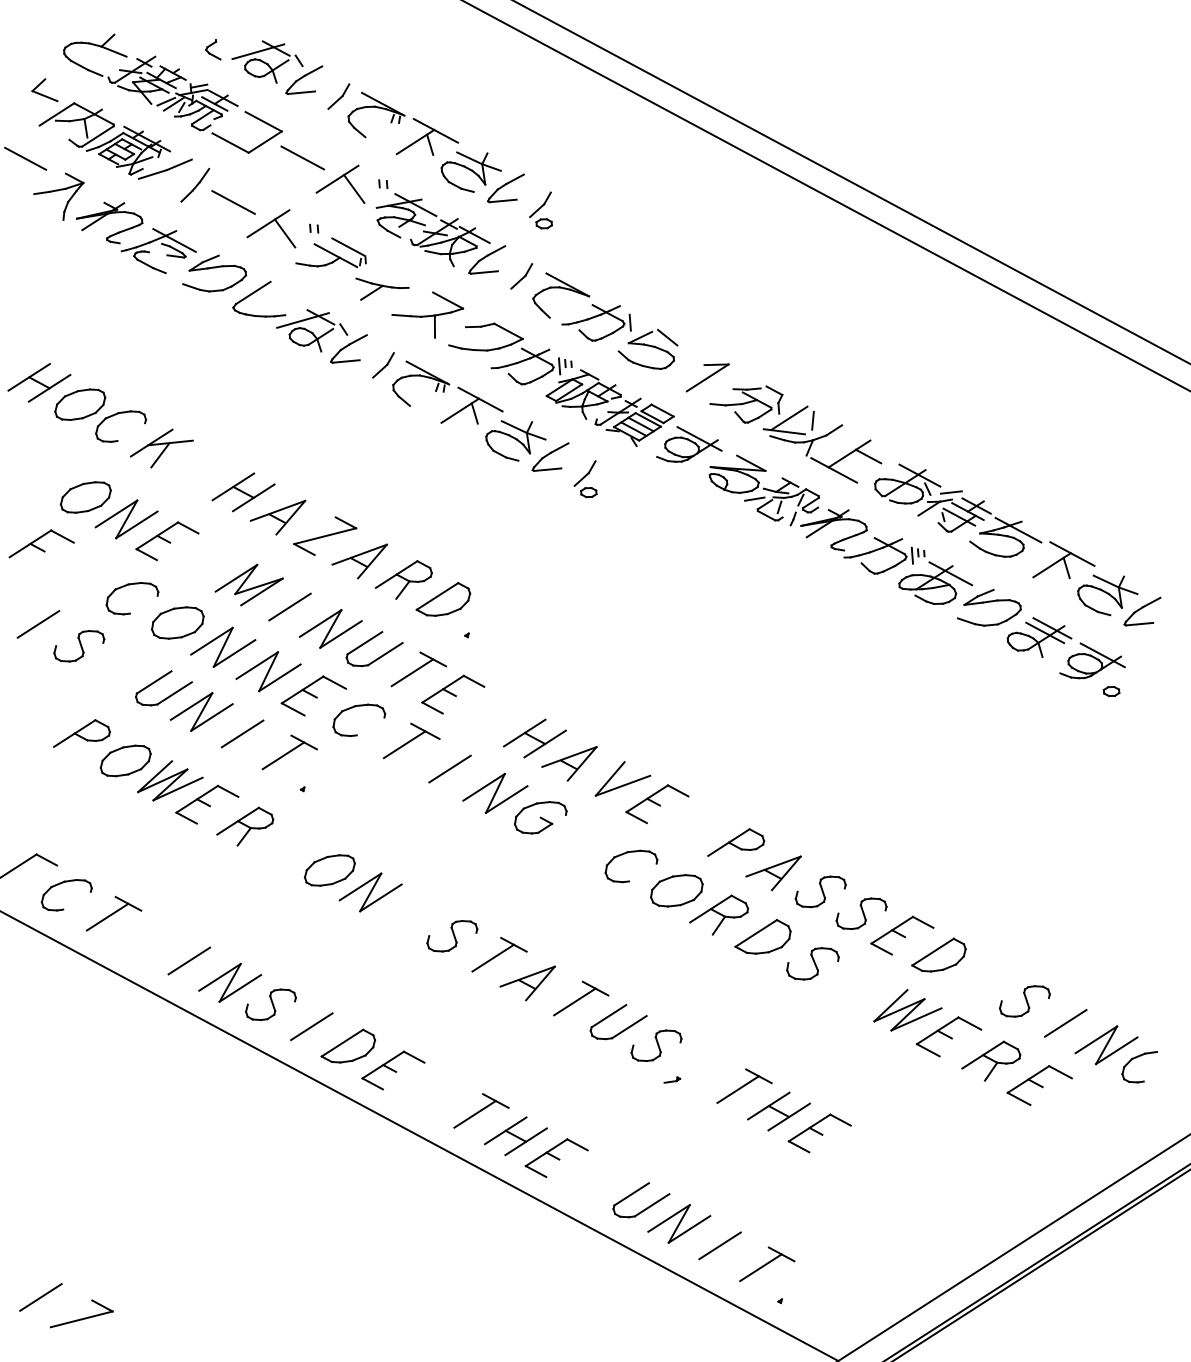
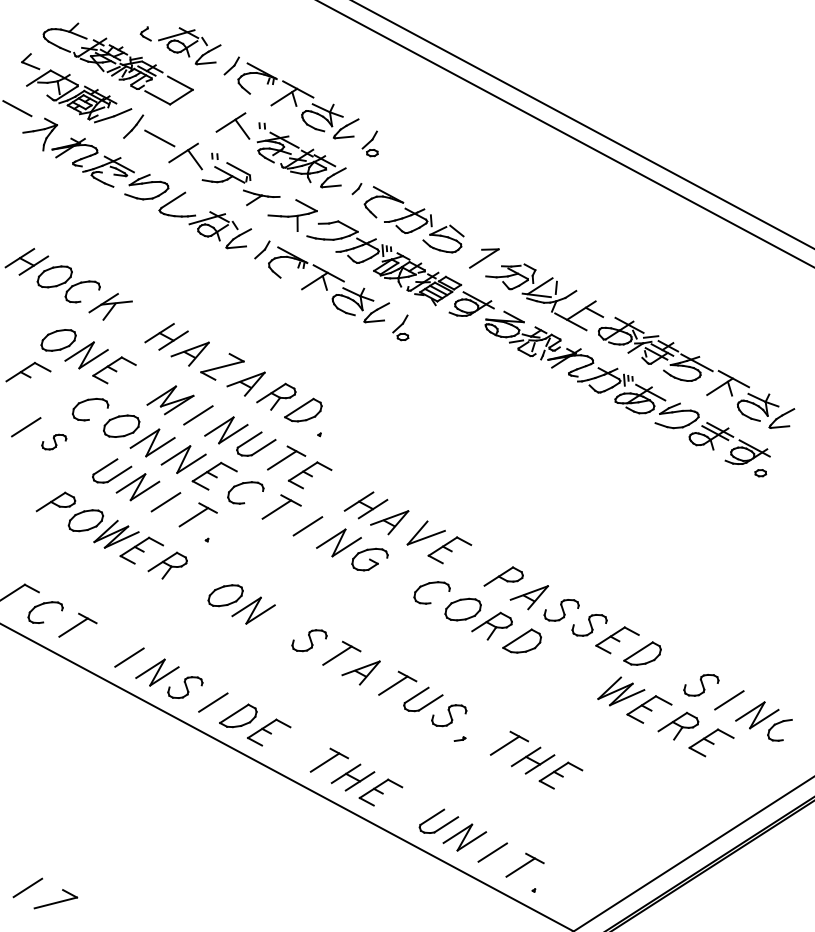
line: (301, 157) -> (206, 107), removed
part: (520, 275) -> (356, 188), size x0.6
part: (79, 645) -> (54, 441), size x0.7
part: (811, 963) -> (555, 659), removed

